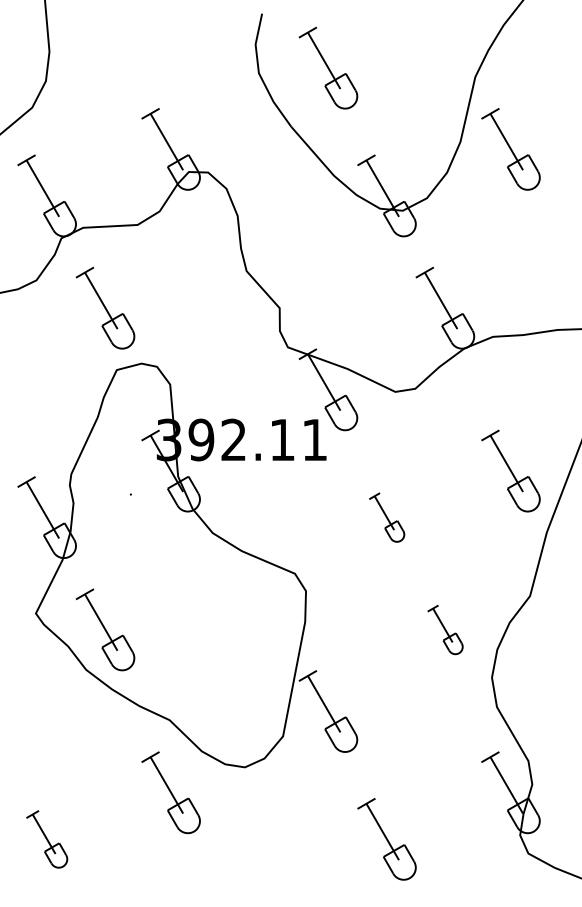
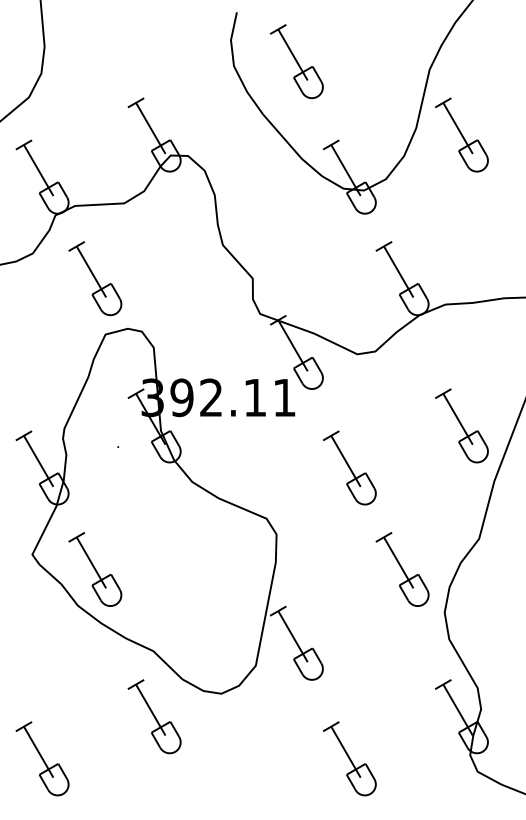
part: (386, 517) -> (349, 467), size x1.67
part: (445, 629) -> (402, 569), size x1.67
part: (46, 839) -> (41, 758), size x1.43

